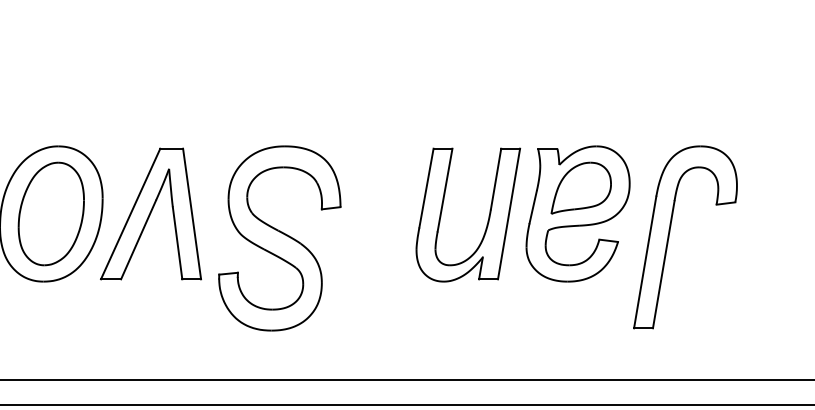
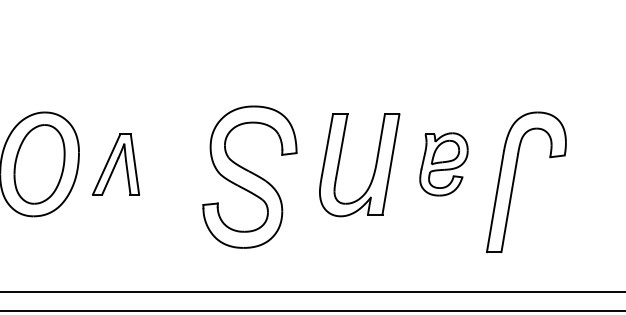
part: (150, 214) -> (115, 164), size x0.6
part: (577, 214) -> (443, 164), size x0.6
part: (279, 237) -> (249, 176), moved

